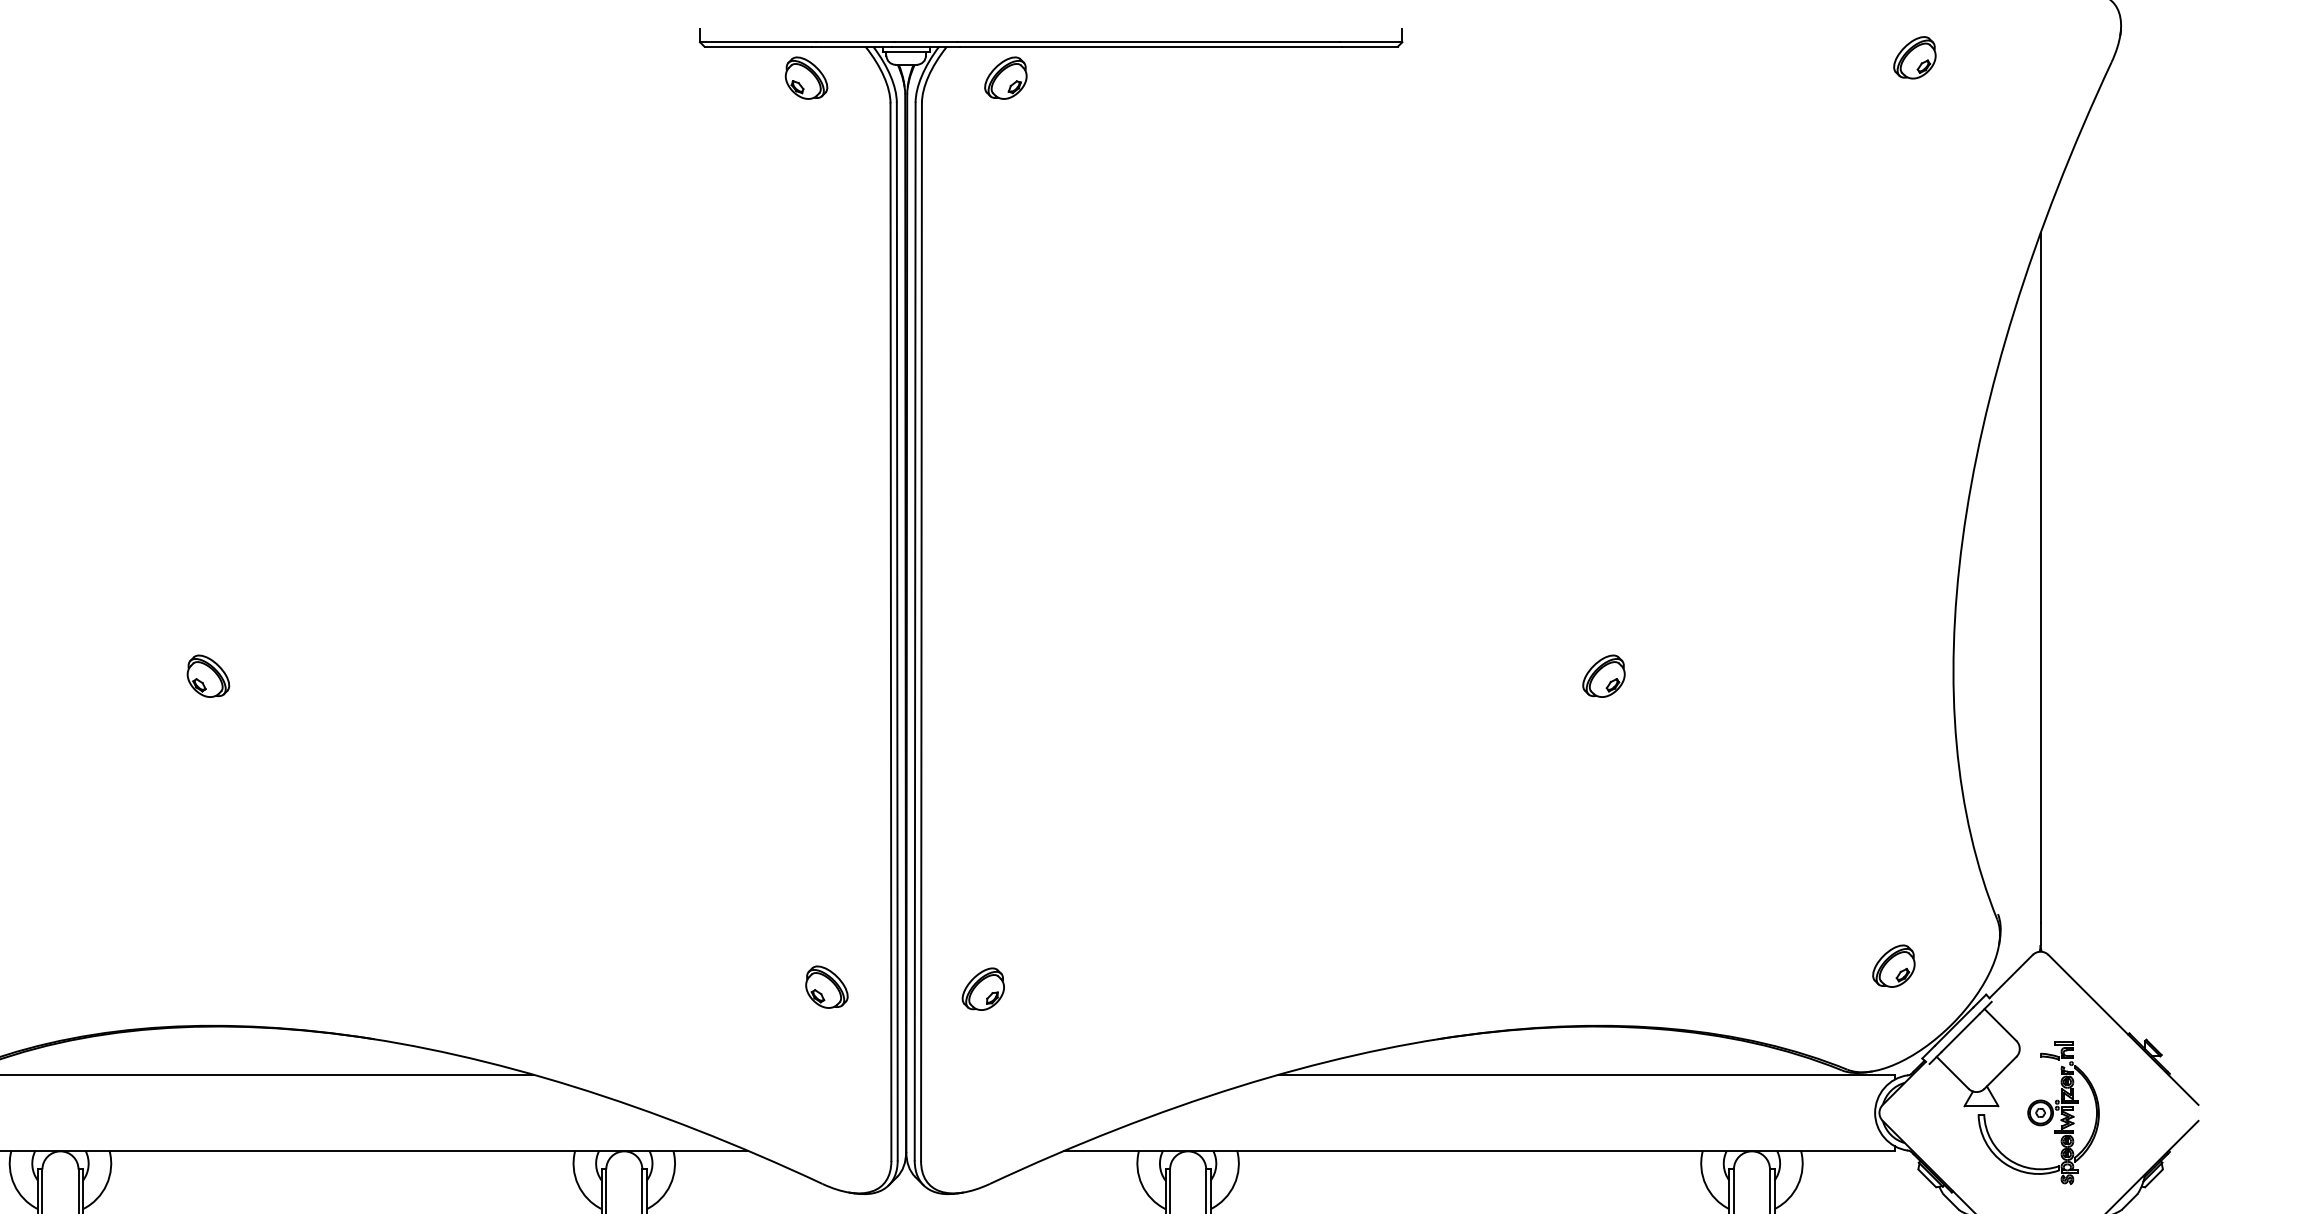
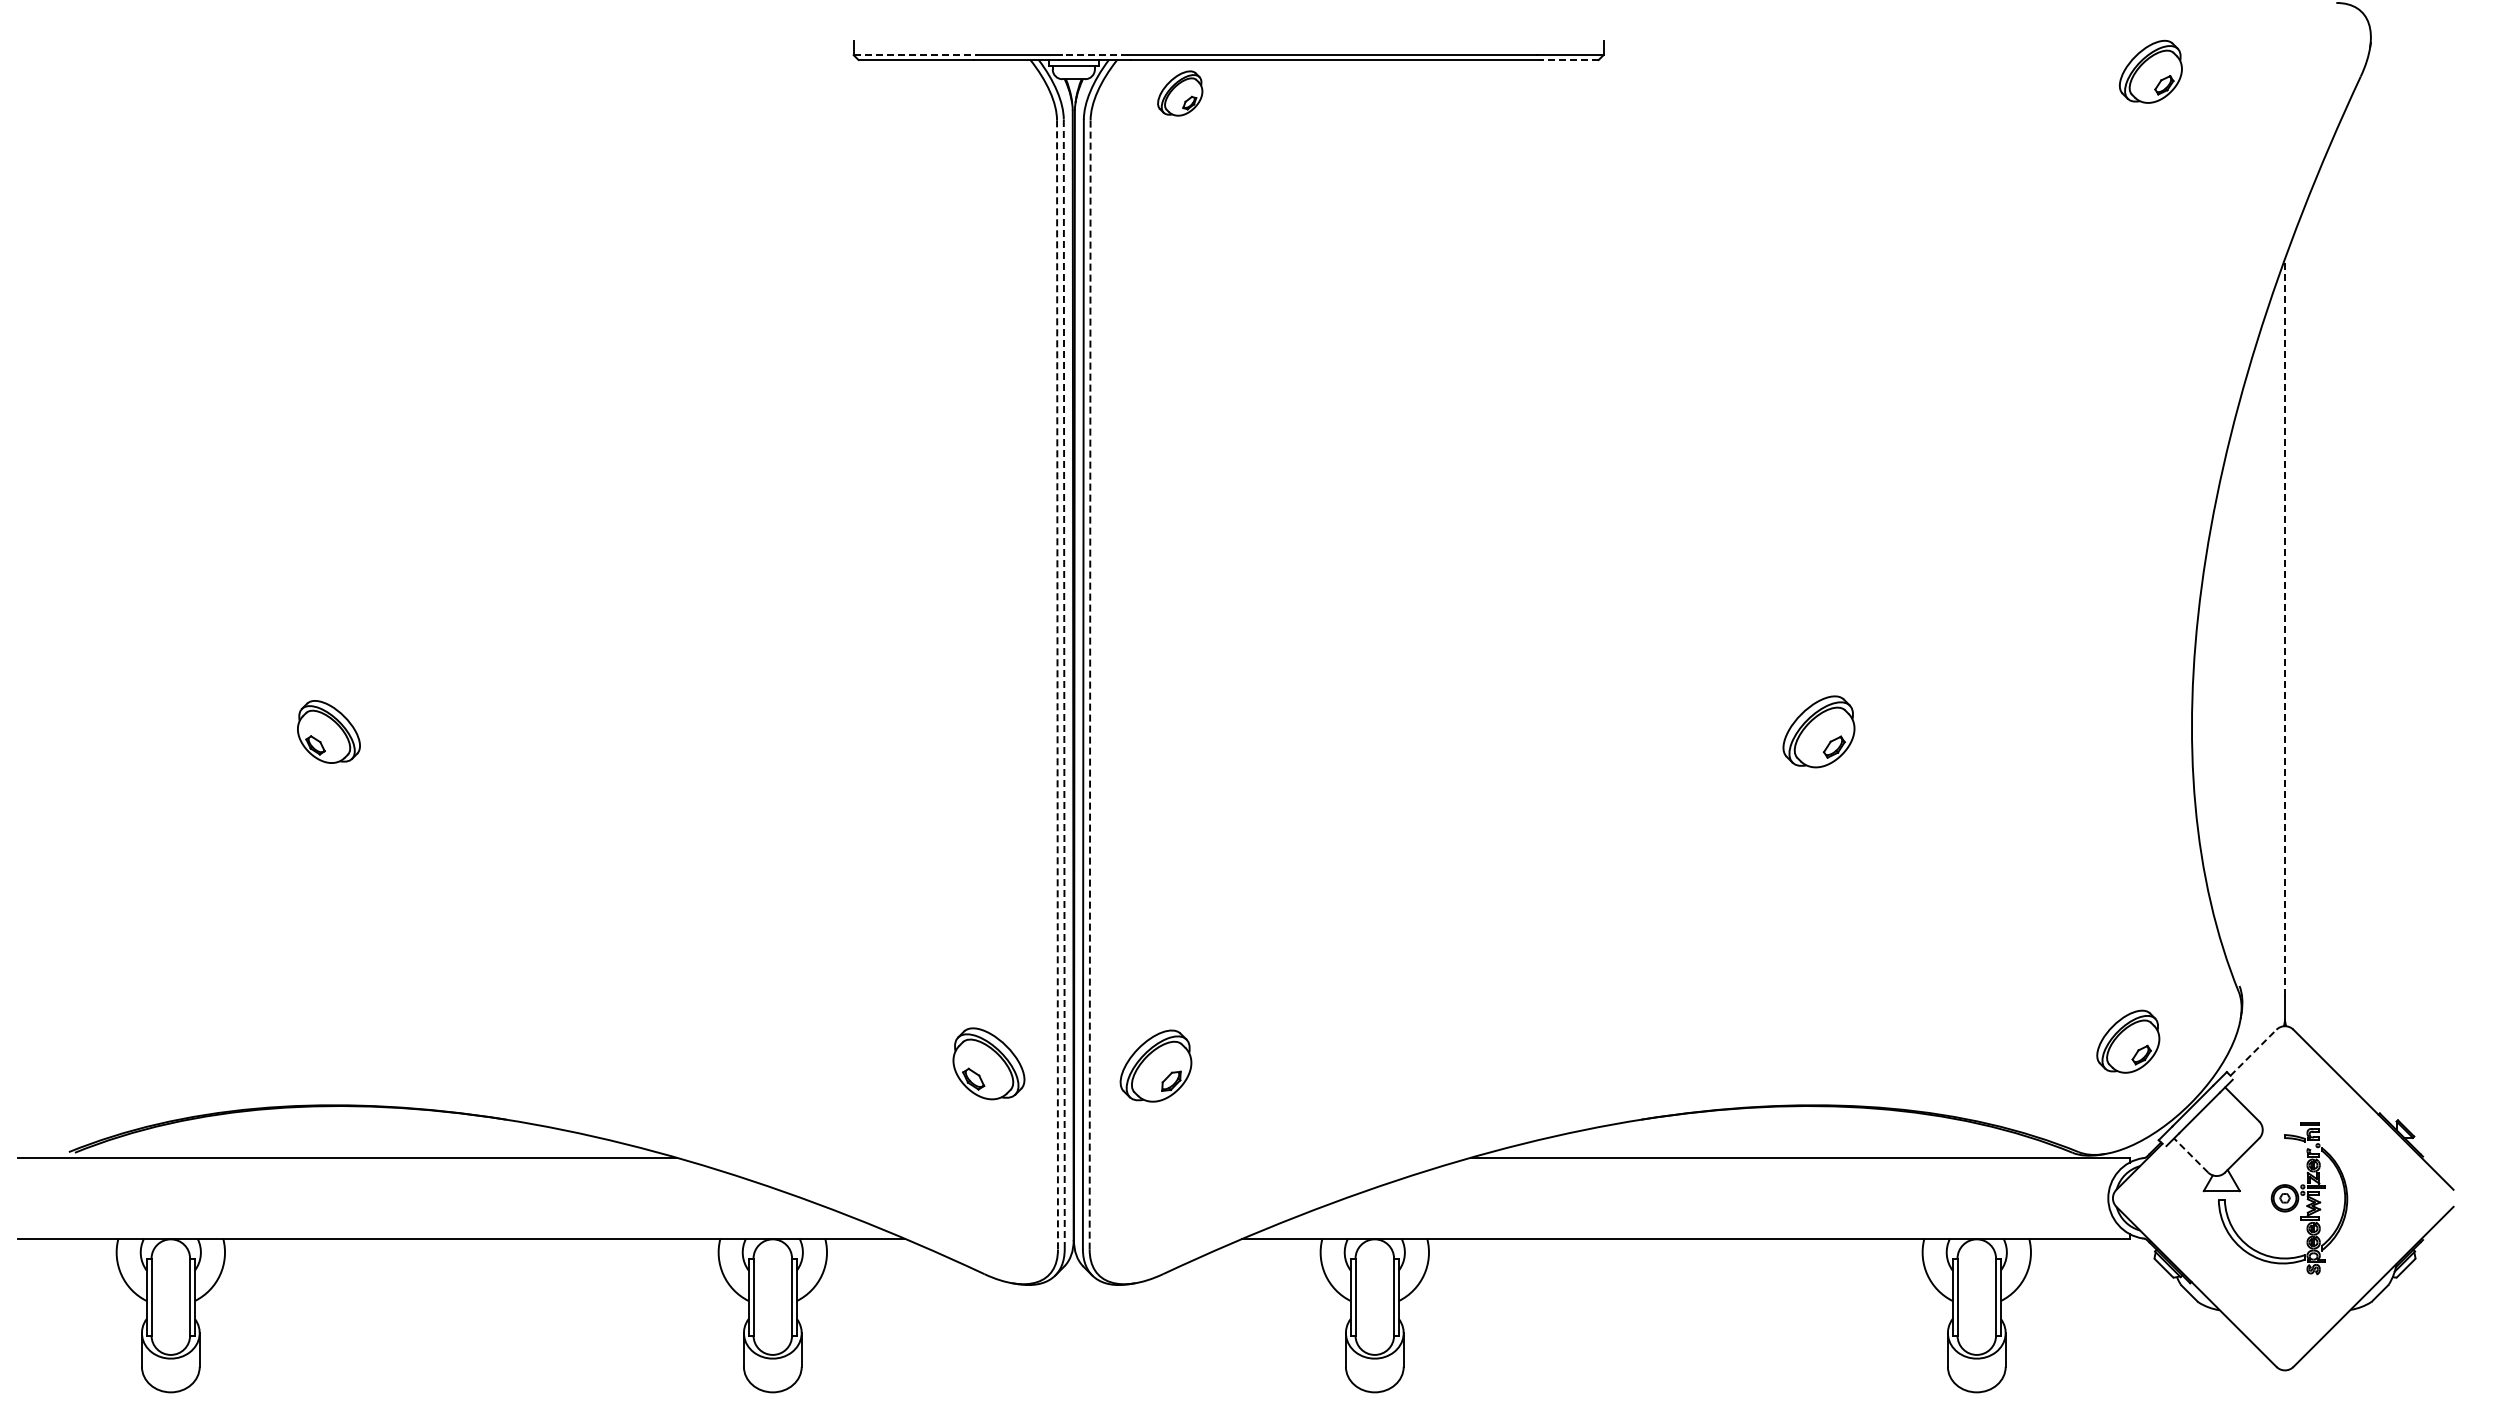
line: (757, 42) -> (915, 55), solid -> dashed
line: (926, 42) -> (1095, 55), solid -> dashed
line: (1369, 46) -> (1568, 59), solid -> dashed
part: (1914, 57) -> (2150, 71), size x1.4
part: (806, 78) -> (967, 93), removed
line: (2041, 577) -> (2285, 626), solid -> dashed
line: (890, 631) -> (1057, 684), solid -> dashed
line: (897, 631) -> (1064, 684), solid -> dashed
line: (921, 631) -> (1090, 684), solid -> dashed
part: (208, 676) -> (328, 732), size x1.4
part: (1603, 676) -> (1818, 732), size x1.6
part: (1894, 966) -> (2128, 1041), size x1.4
line: (2011, 976) -> (2253, 1052), solid -> dashed
part: (827, 987) -> (989, 1064), size x1.6
part: (983, 989) -> (1156, 1066), size x1.6
line: (1952, 1072) -> (2190, 1155), solid -> dashed

